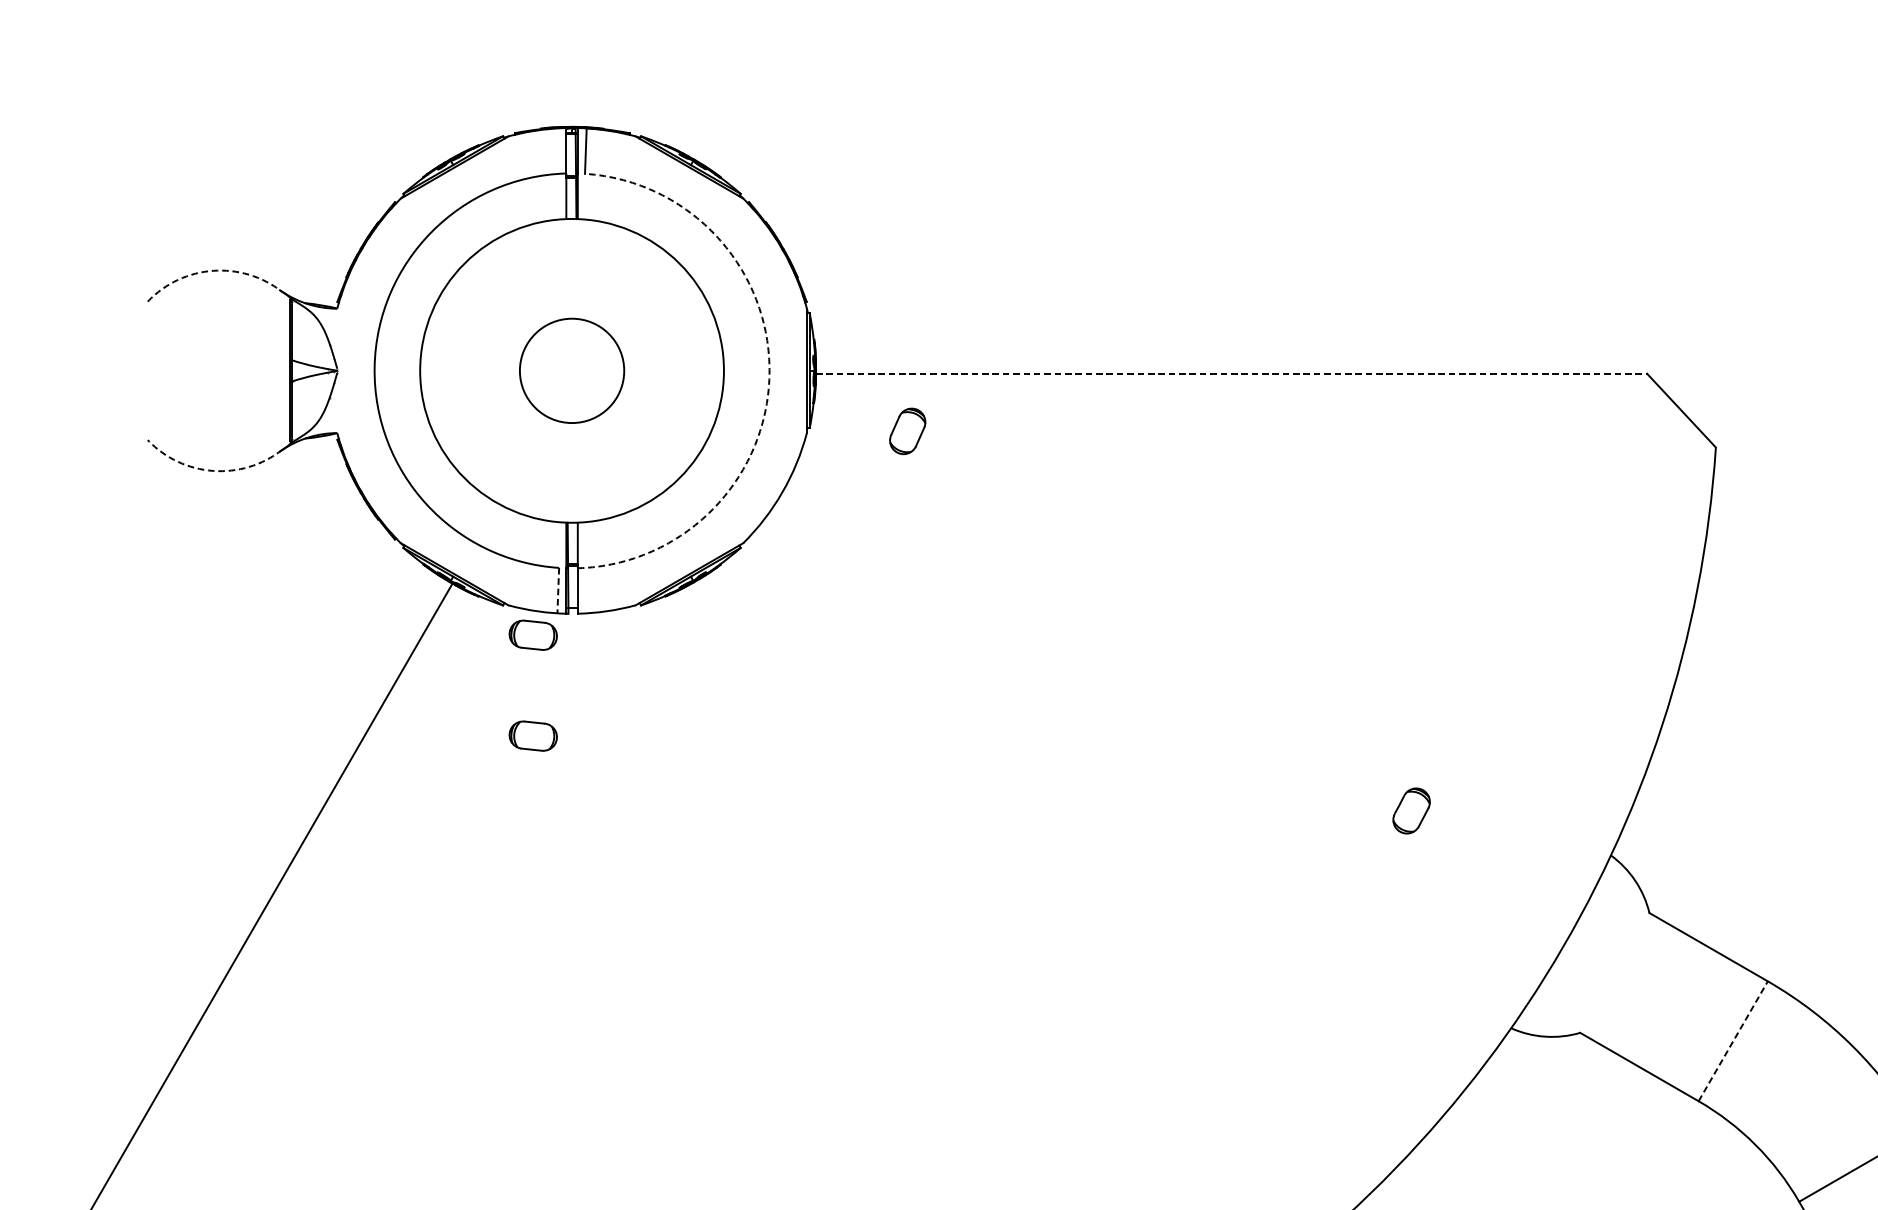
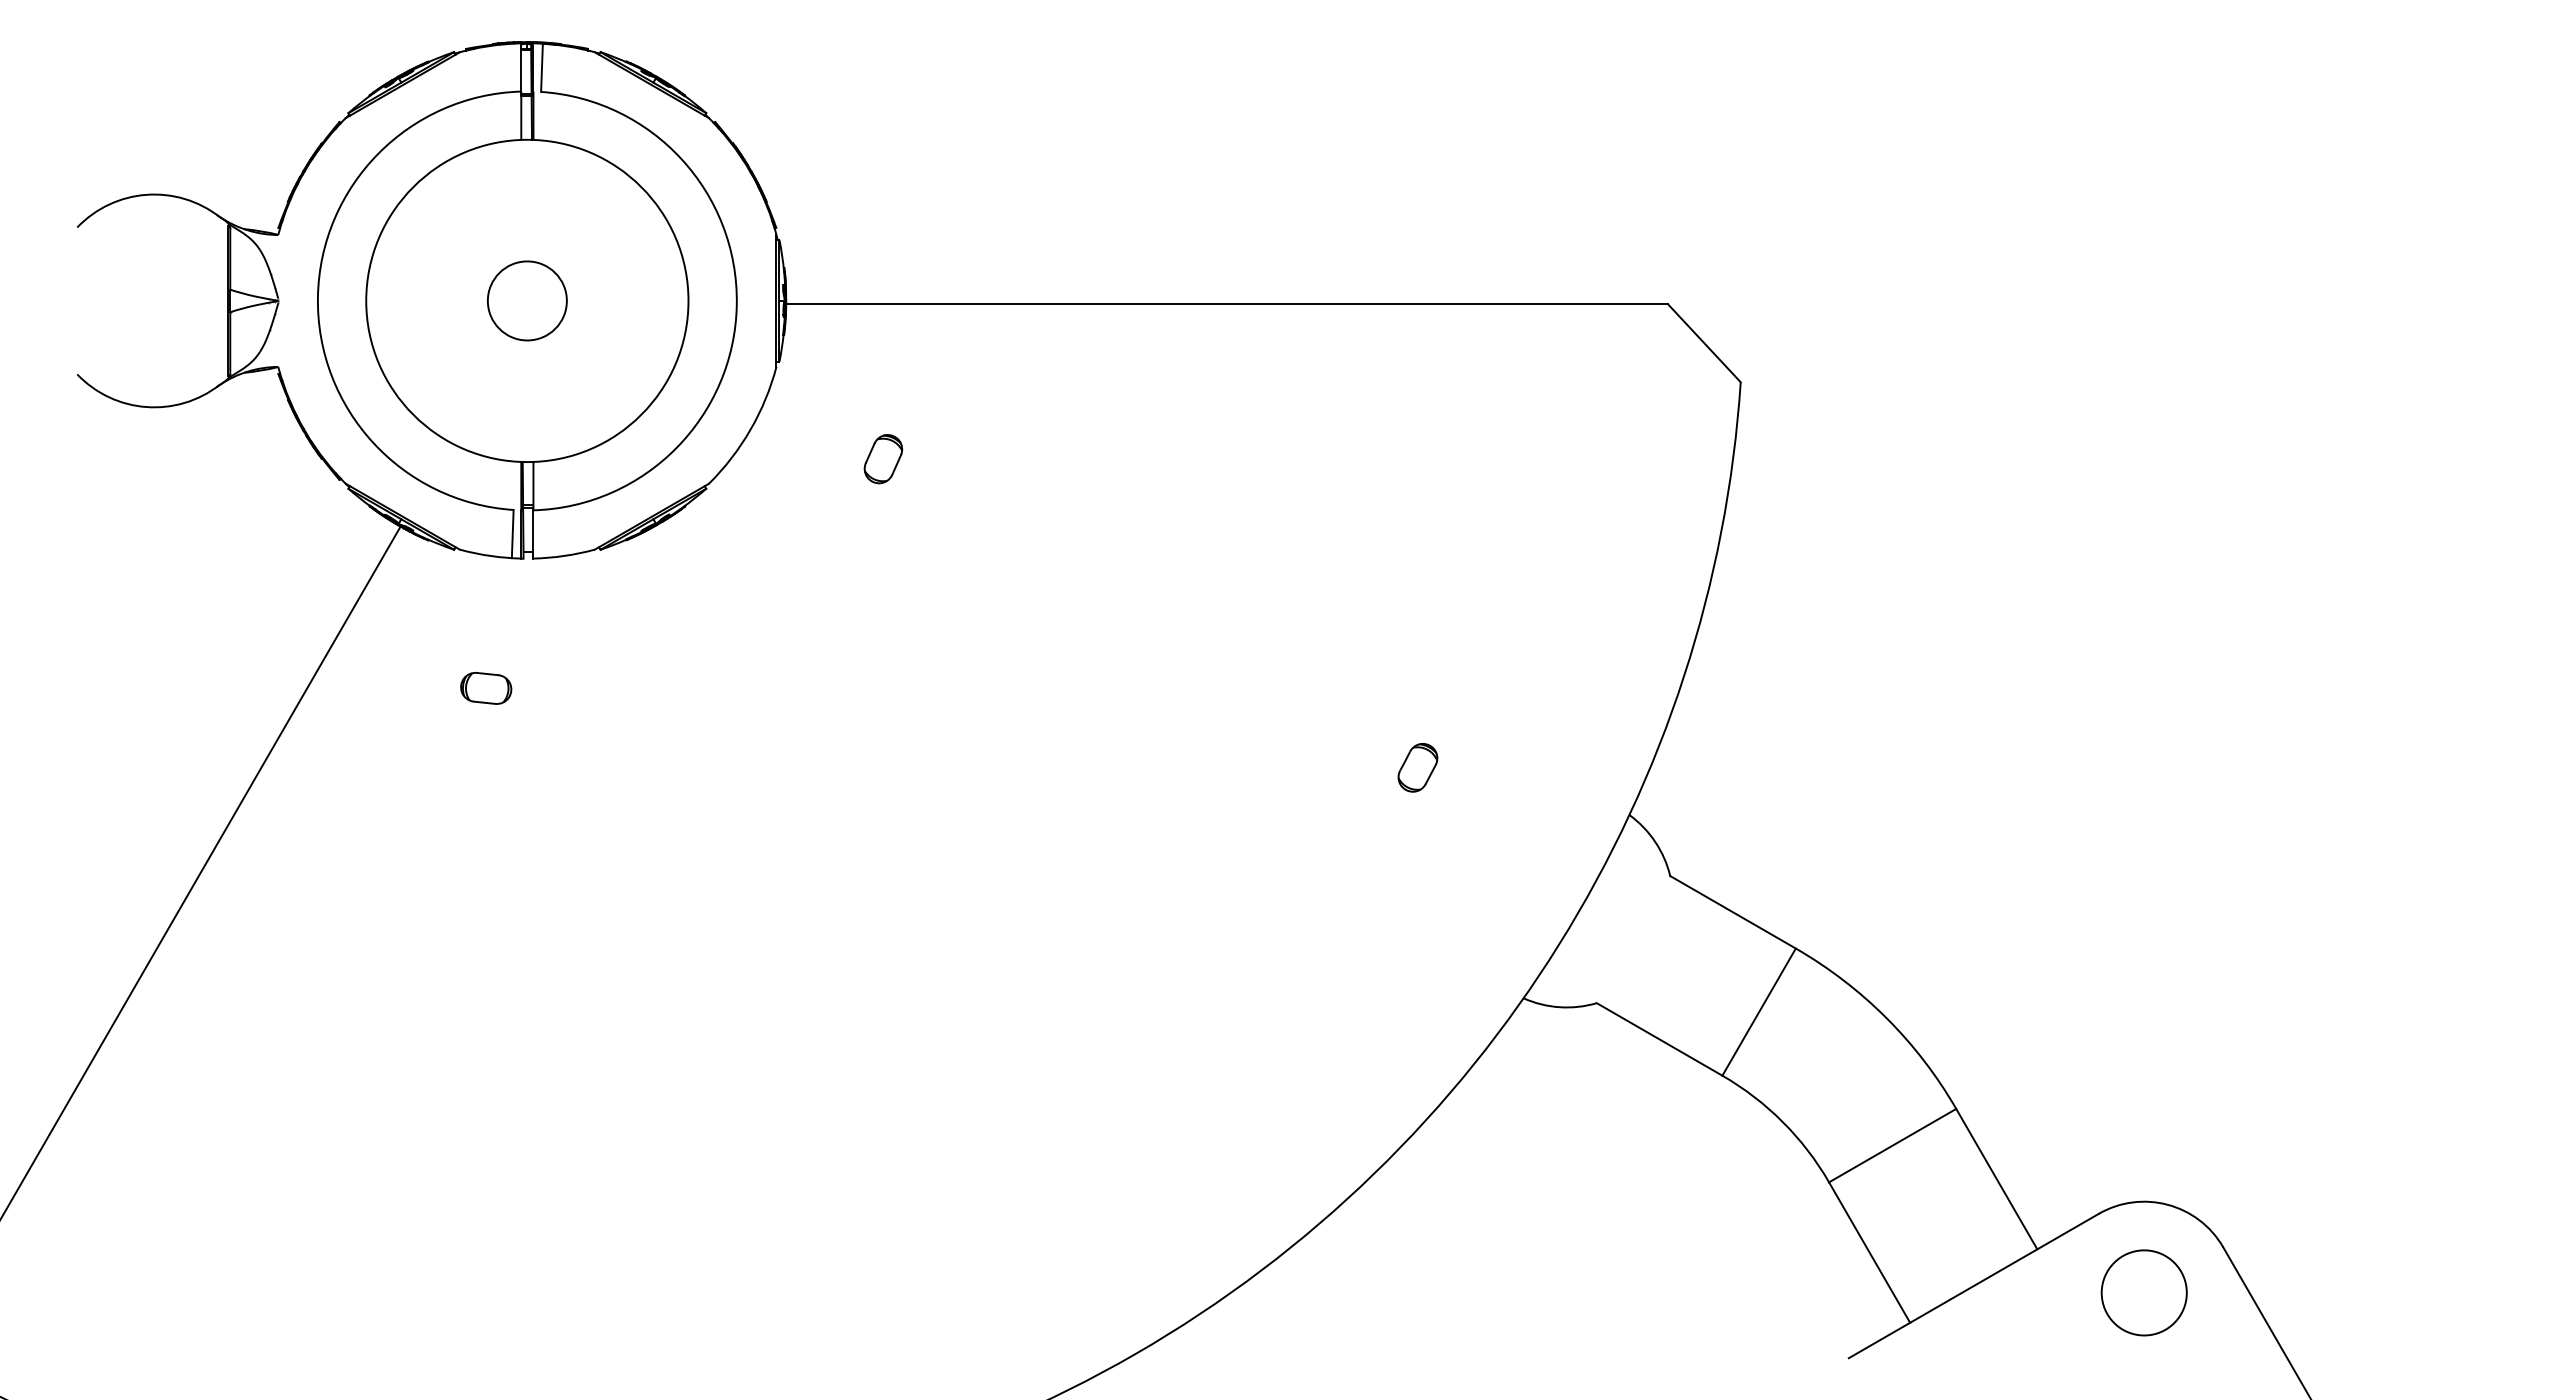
arc: (213, 270) -> (146, 194), dashed -> solid
circle: (571, 370) -> (526, 300), size x0.71
line: (1232, 373) -> (1227, 303), dashed -> solid
arc: (769, 374) -> (736, 304), dashed -> solid
part: (907, 431) -> (883, 459), moved
arc: (213, 471) -> (146, 407), dashed -> solid
line: (558, 591) -> (512, 534), dashed -> solid
part: (533, 635) -> (486, 581), removed
line: (1733, 1040) -> (1759, 1011), dashed -> solid

